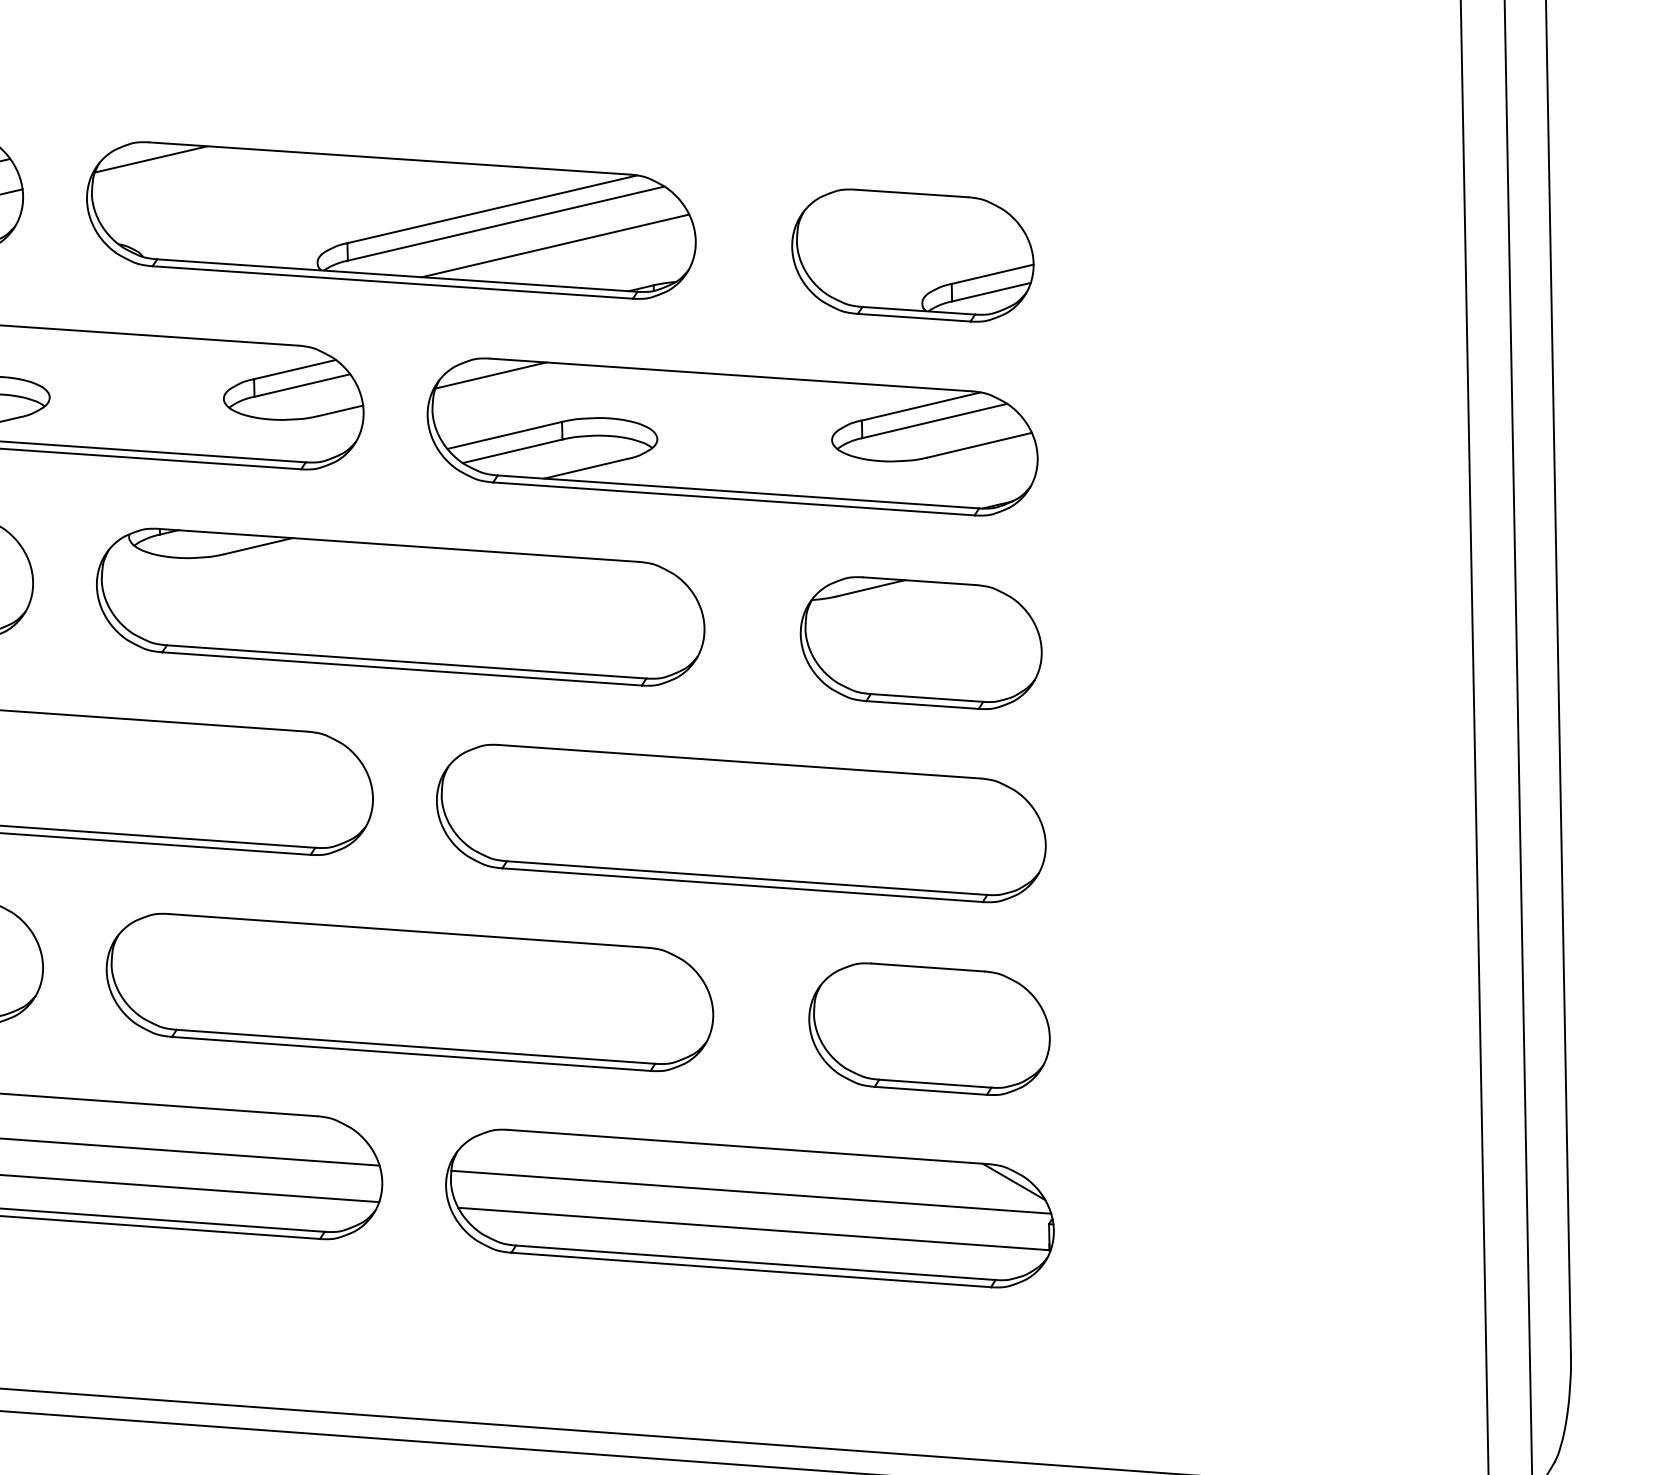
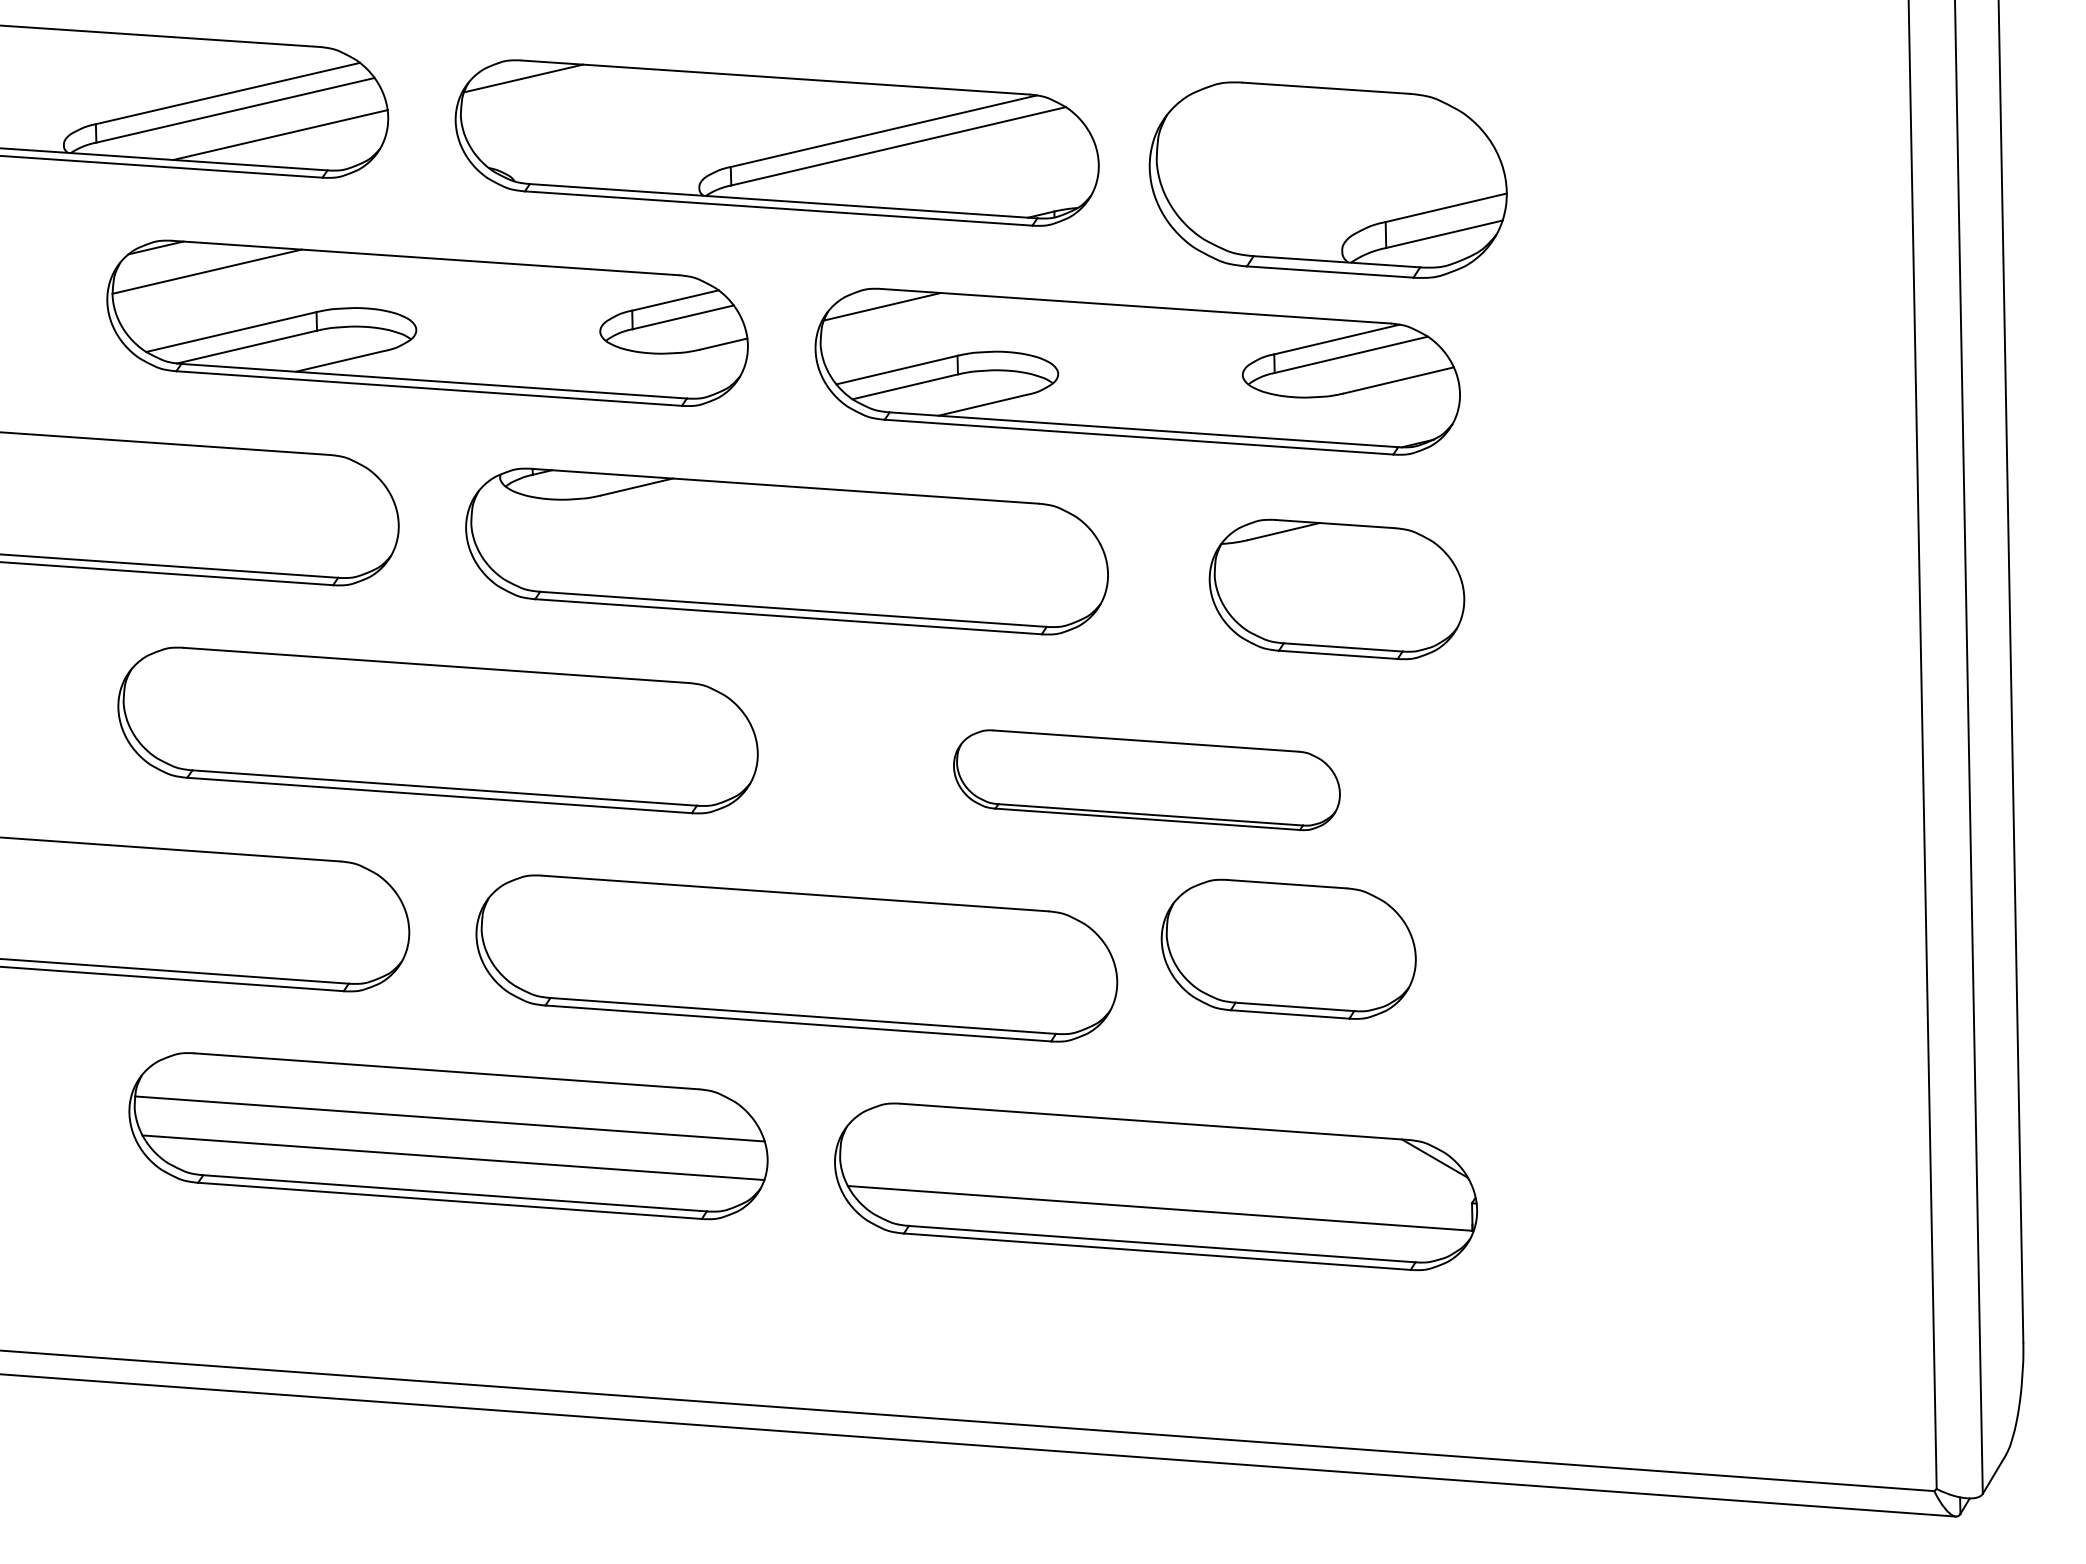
line: (555, 245) -> (950, 169), removed
part: (912, 255) -> (1327, 179), size x1.4
part: (740, 823) -> (1146, 780), size x0.6
part: (929, 1028) -> (1288, 948), moved
line: (751, 1192) -> (1157, 1169), removed

